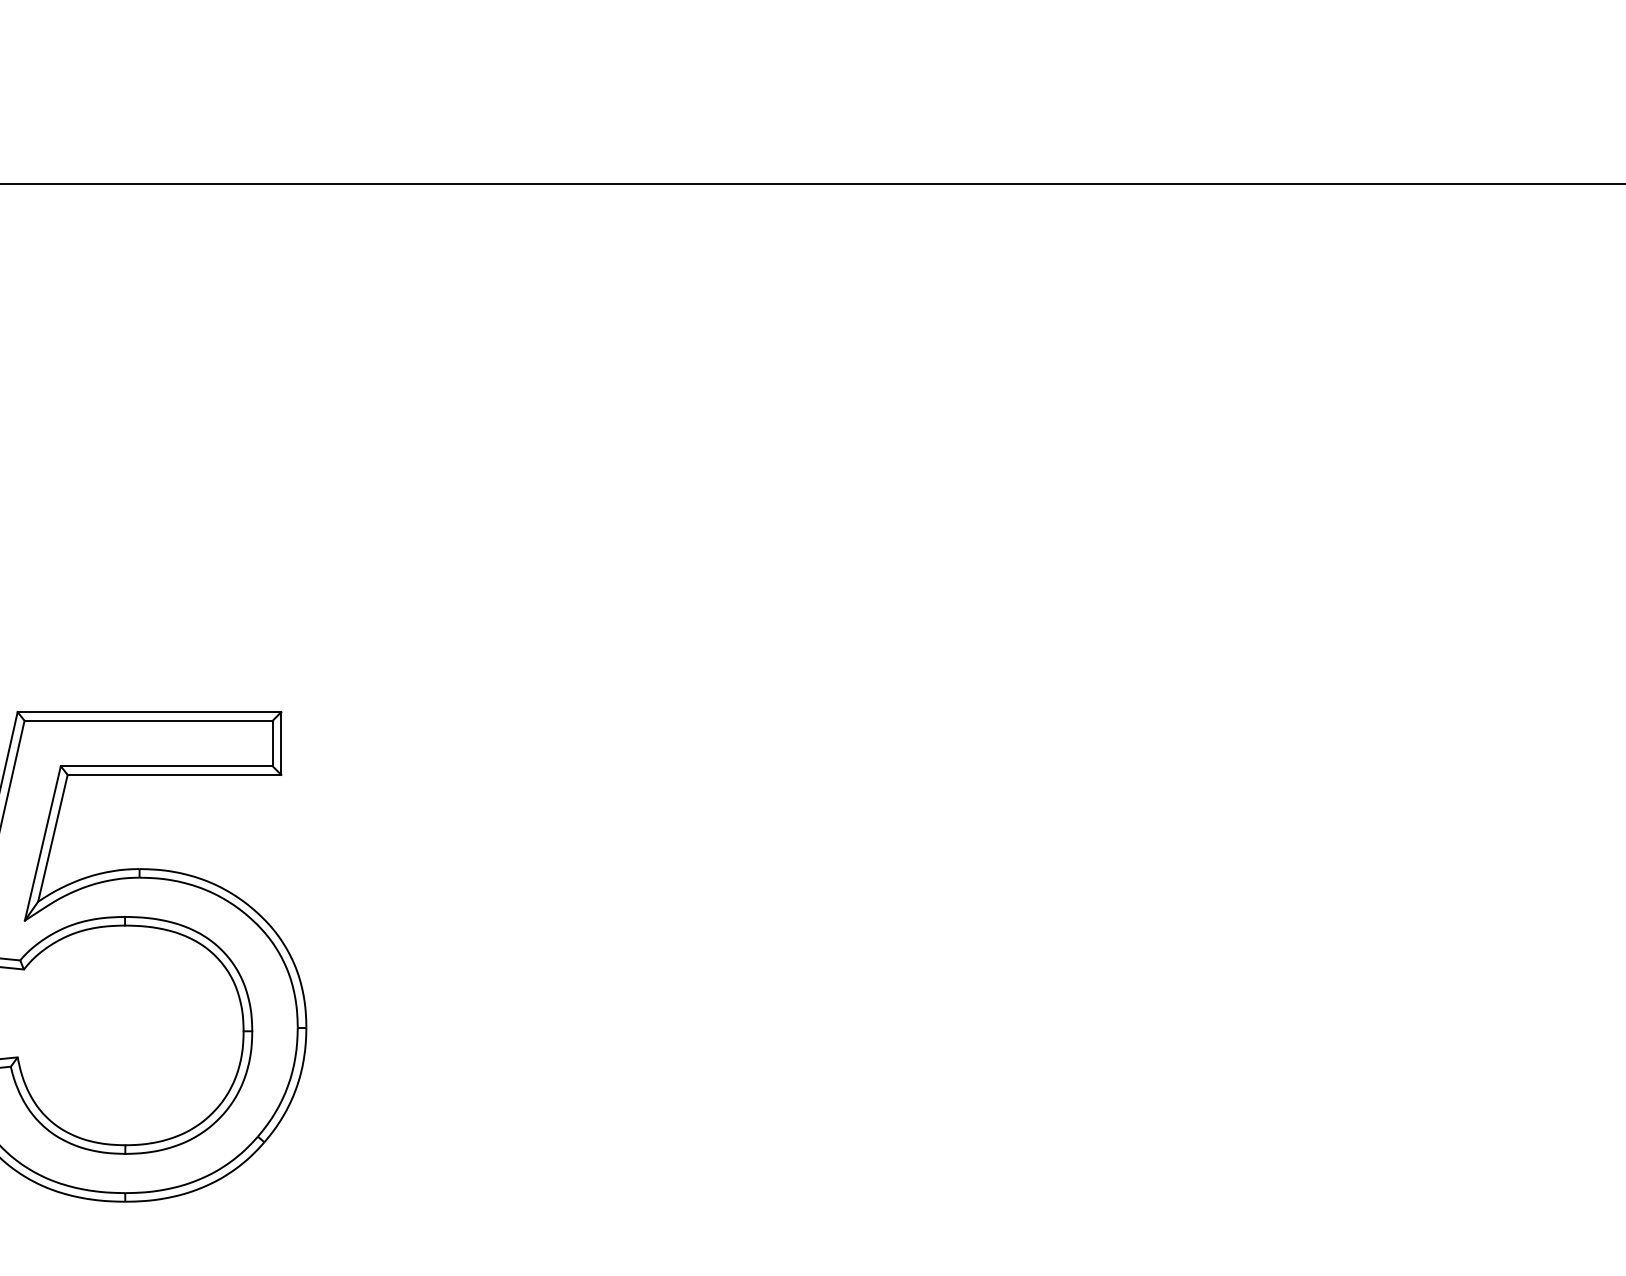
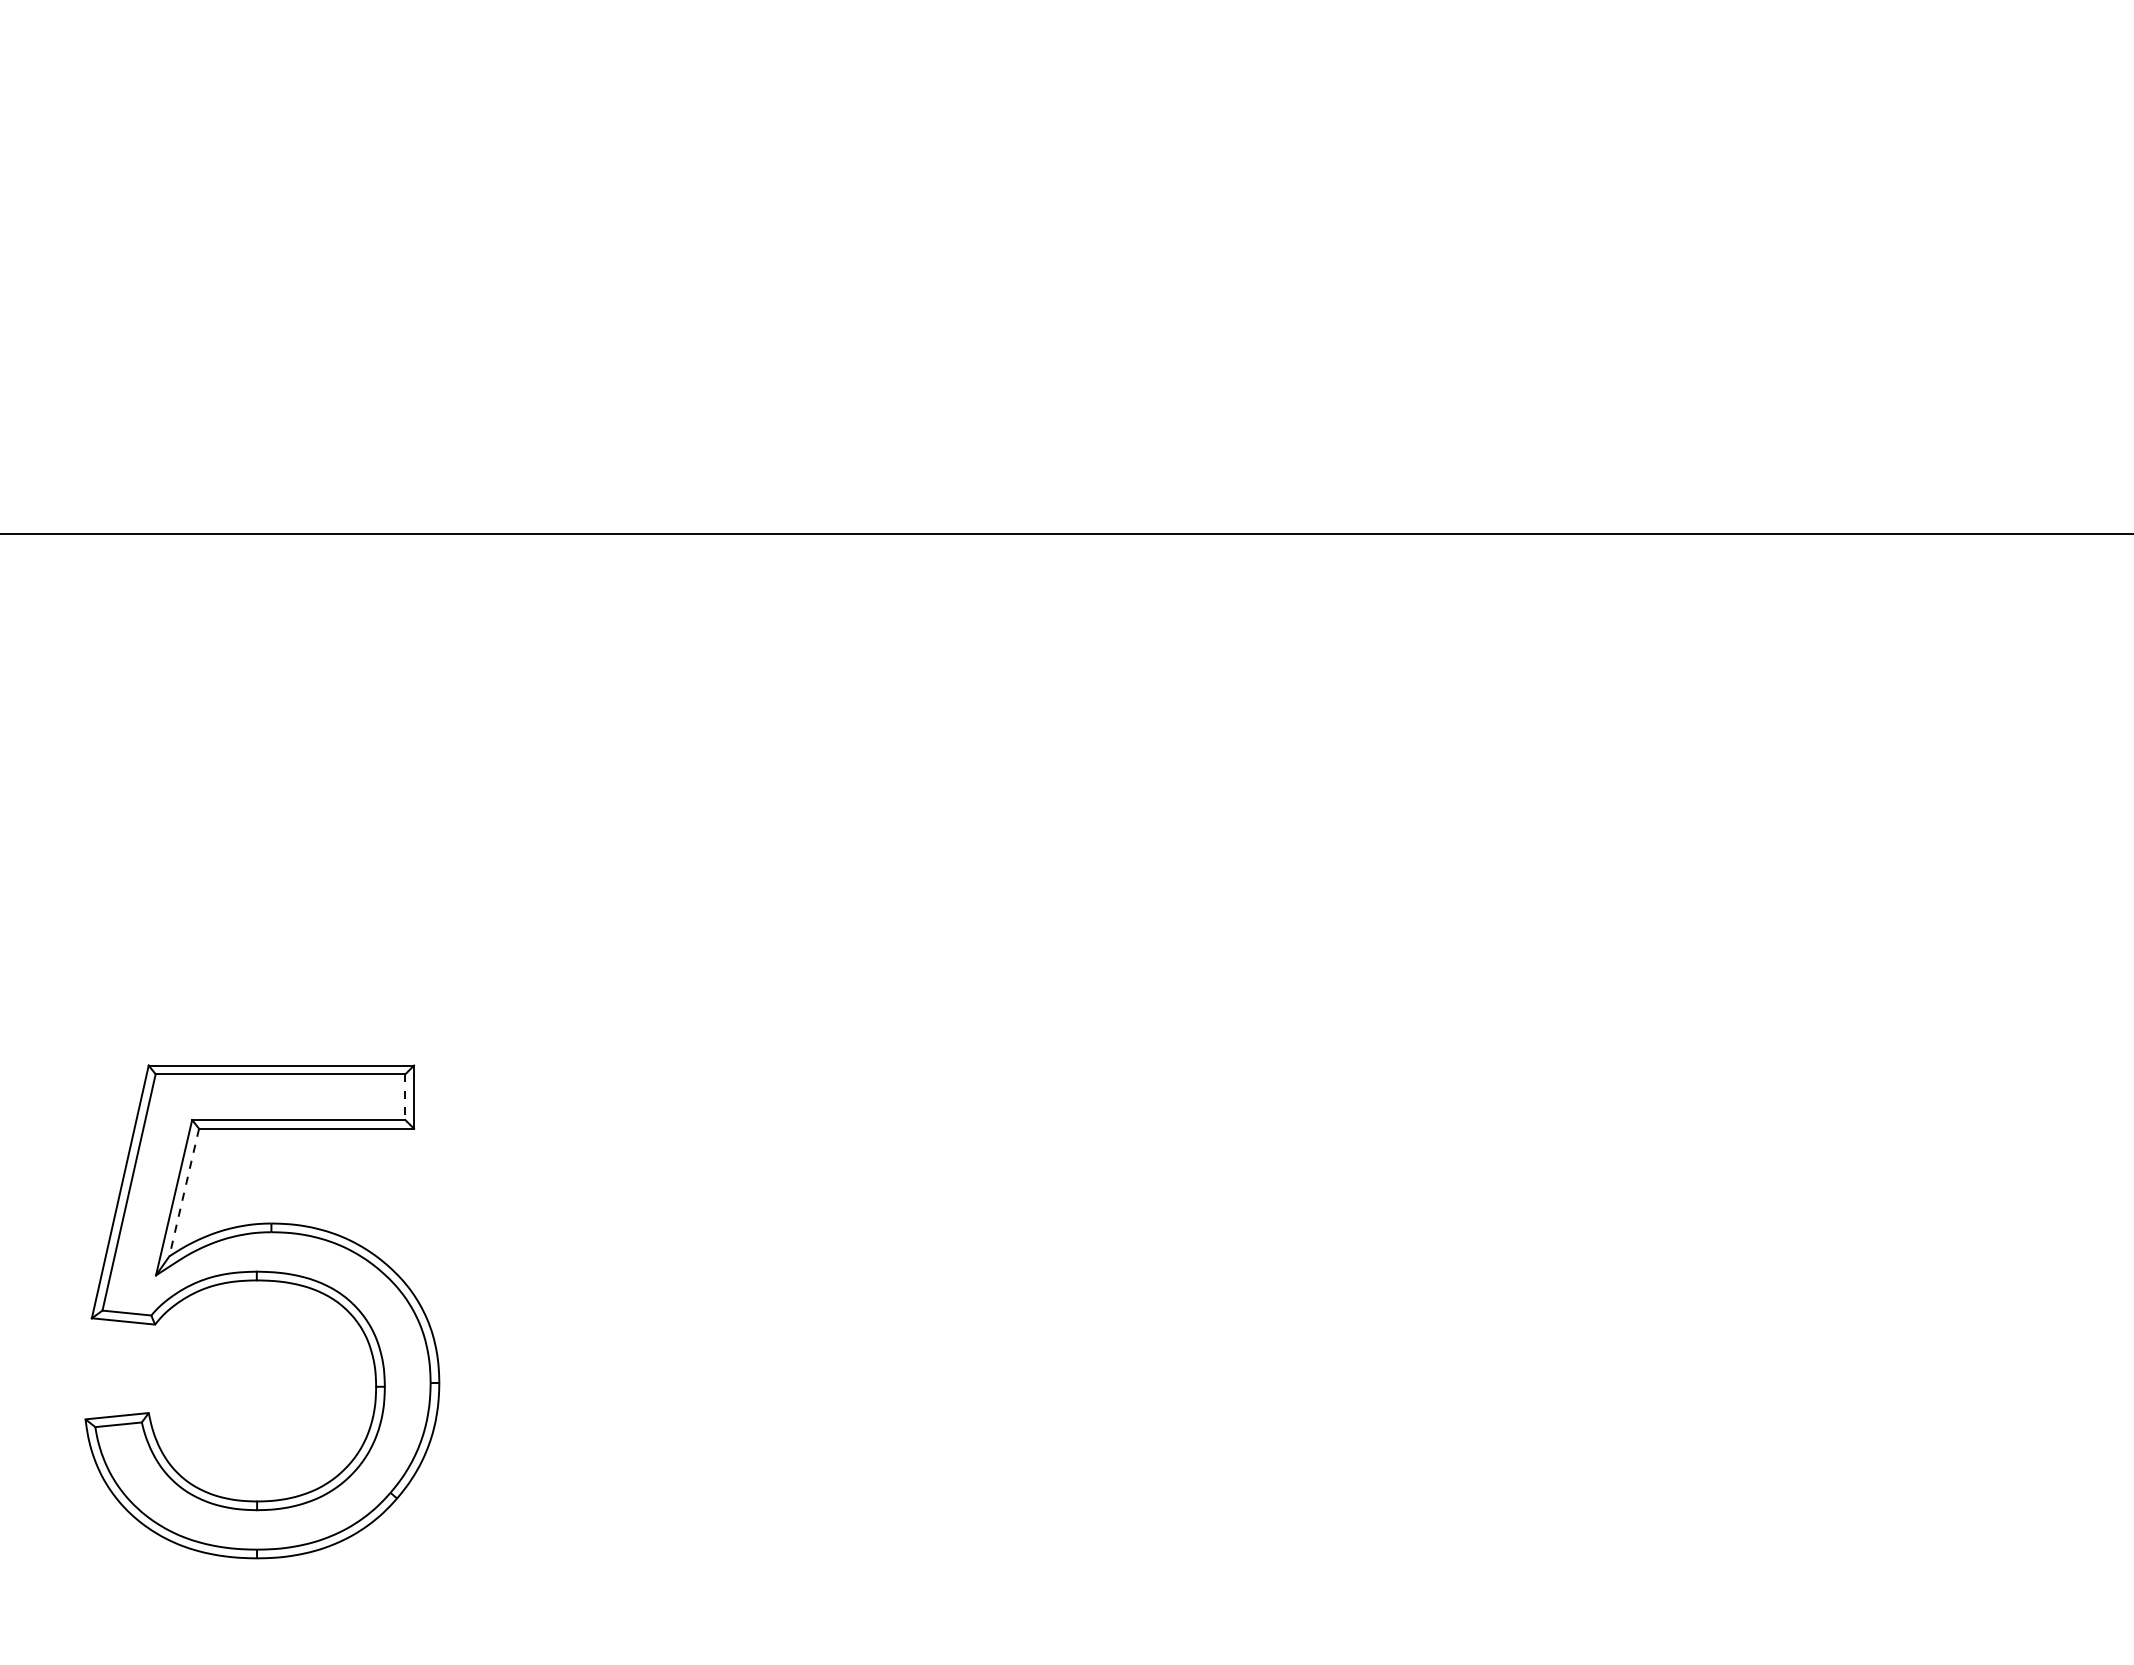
line: (272, 743) -> (405, 1097), solid -> dashed
line: (53, 838) -> (184, 1192), solid -> dashed

